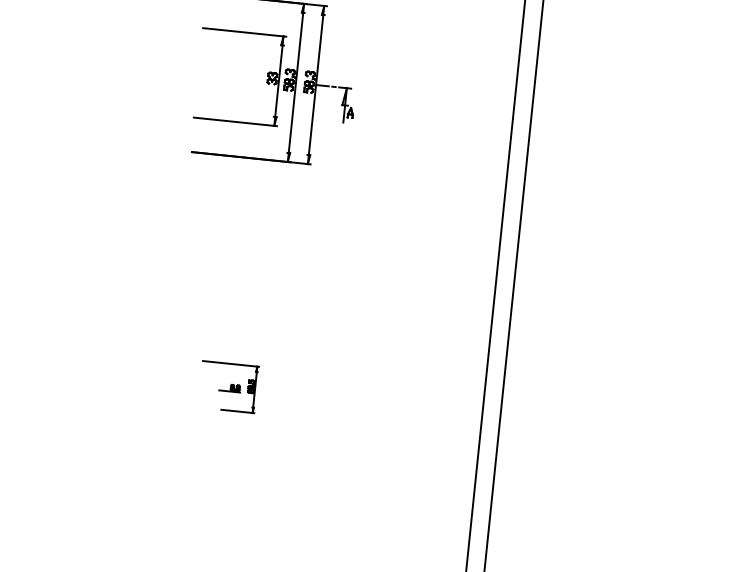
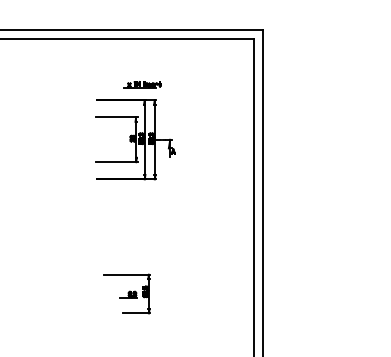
part: (227, 385) -> (126, 293), size x1.67

